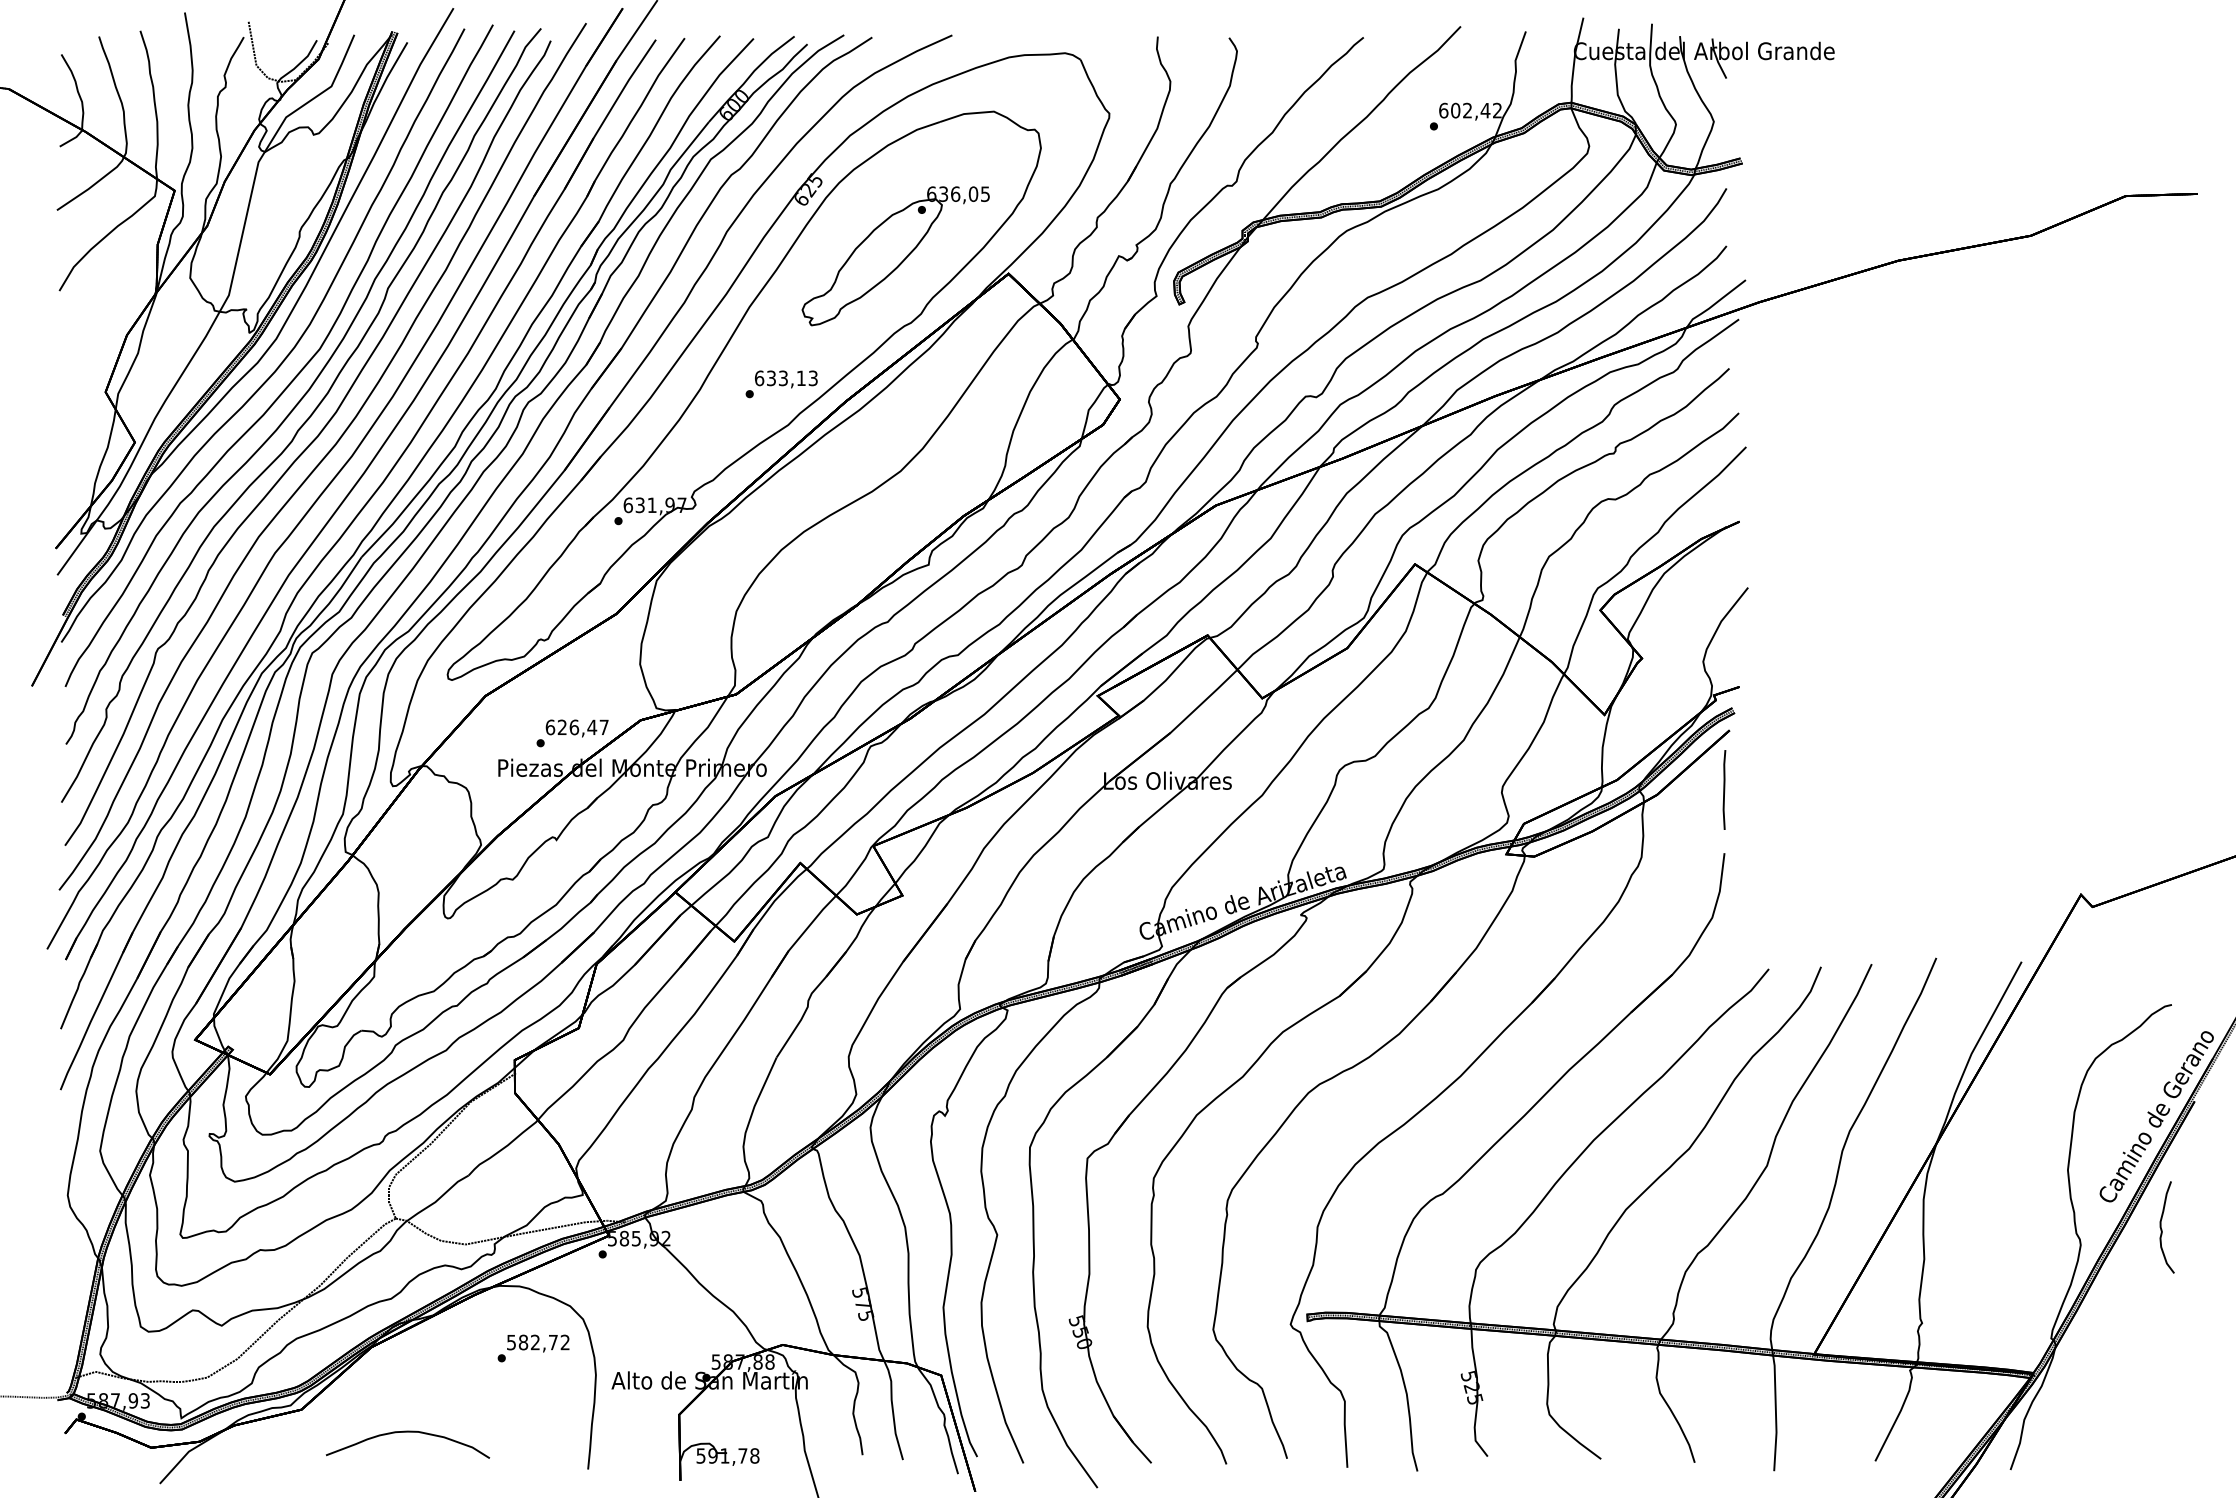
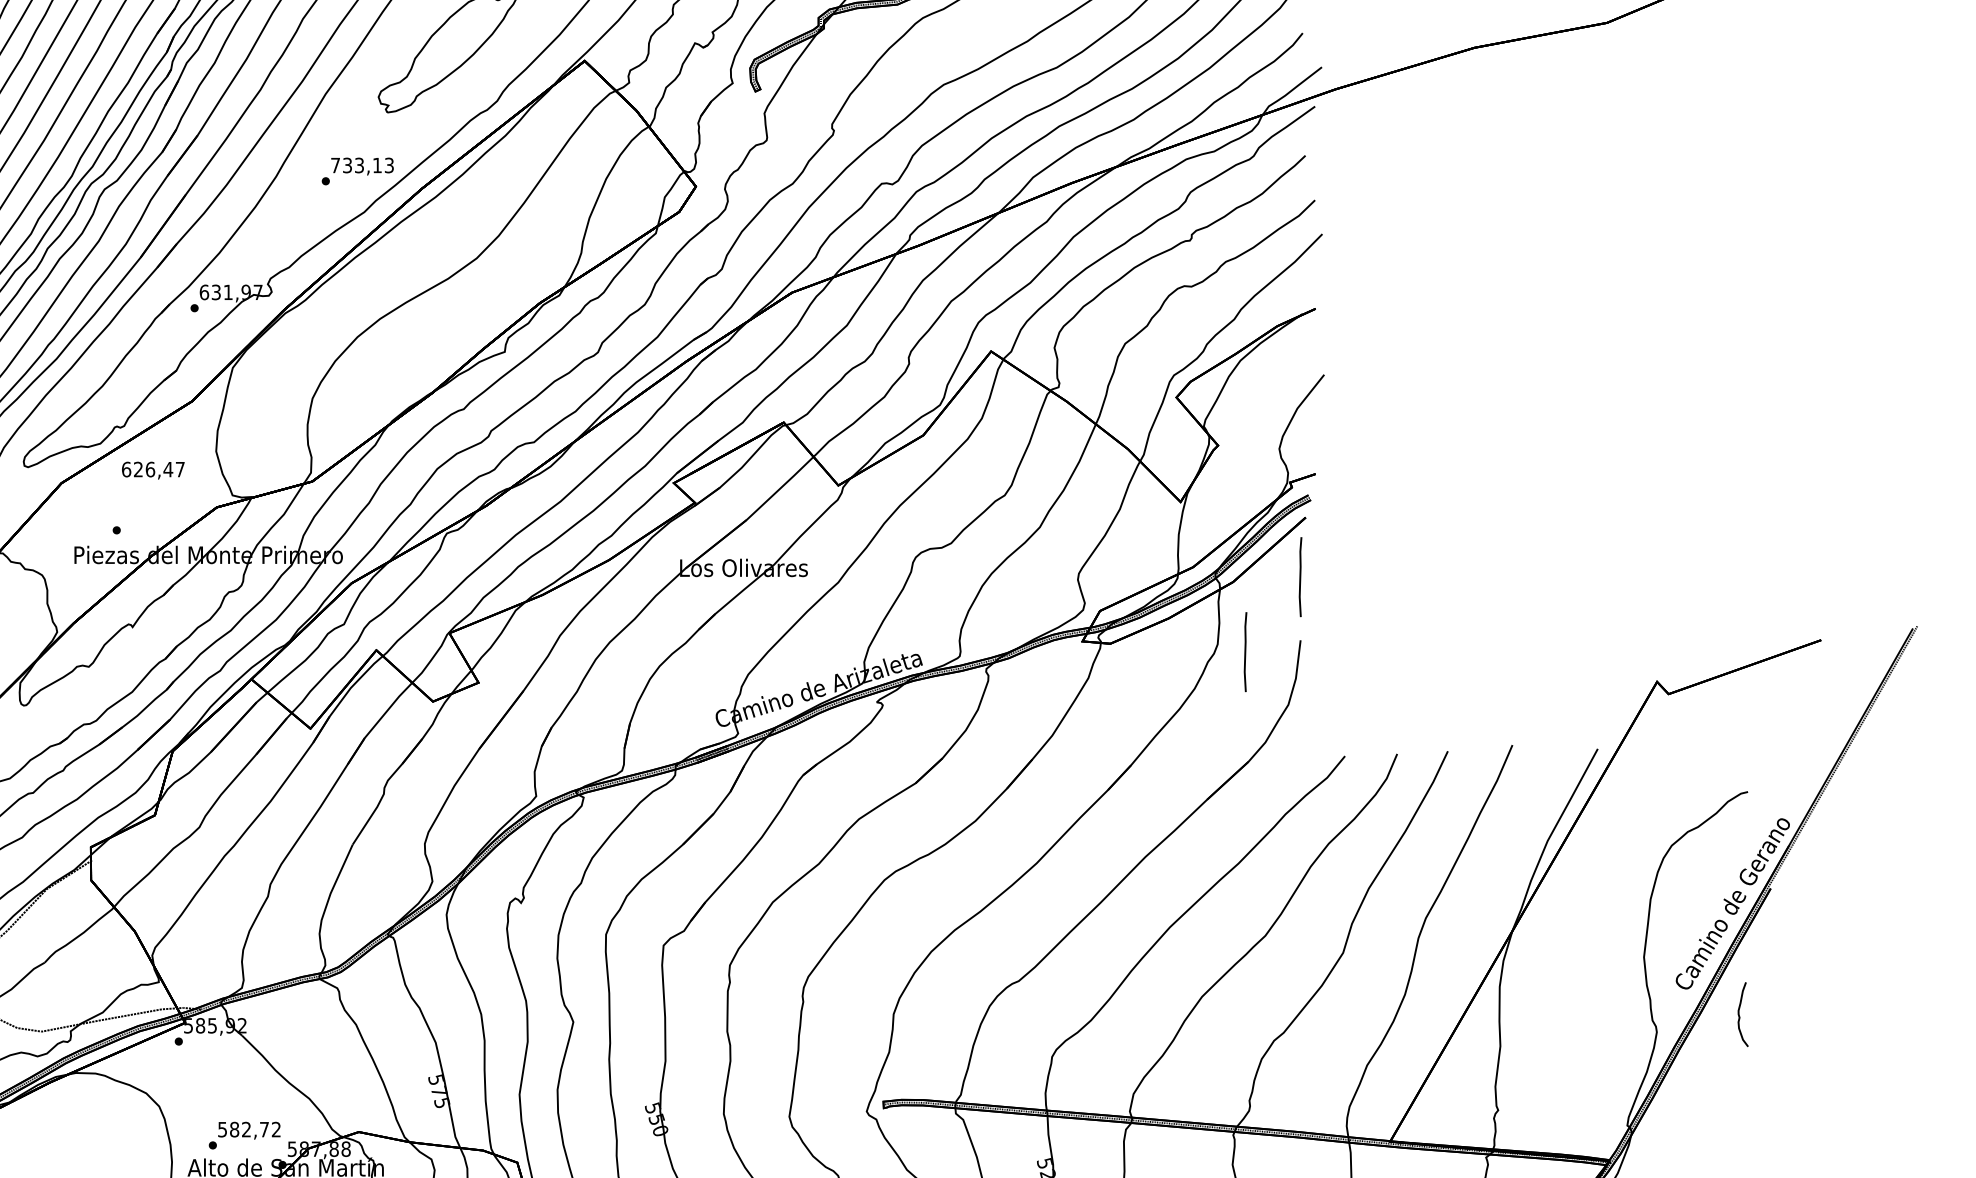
text: (759, 378) -> (335, 165), 633,13 -> 733,13
text: (576, 728) -> (152, 470), moved
line: (1669, 864) -> (1245, 651), added
part: (2166, 1227) -> (1742, 1014), size x0.7
text: (533, 1348) -> (244, 1135), moved

